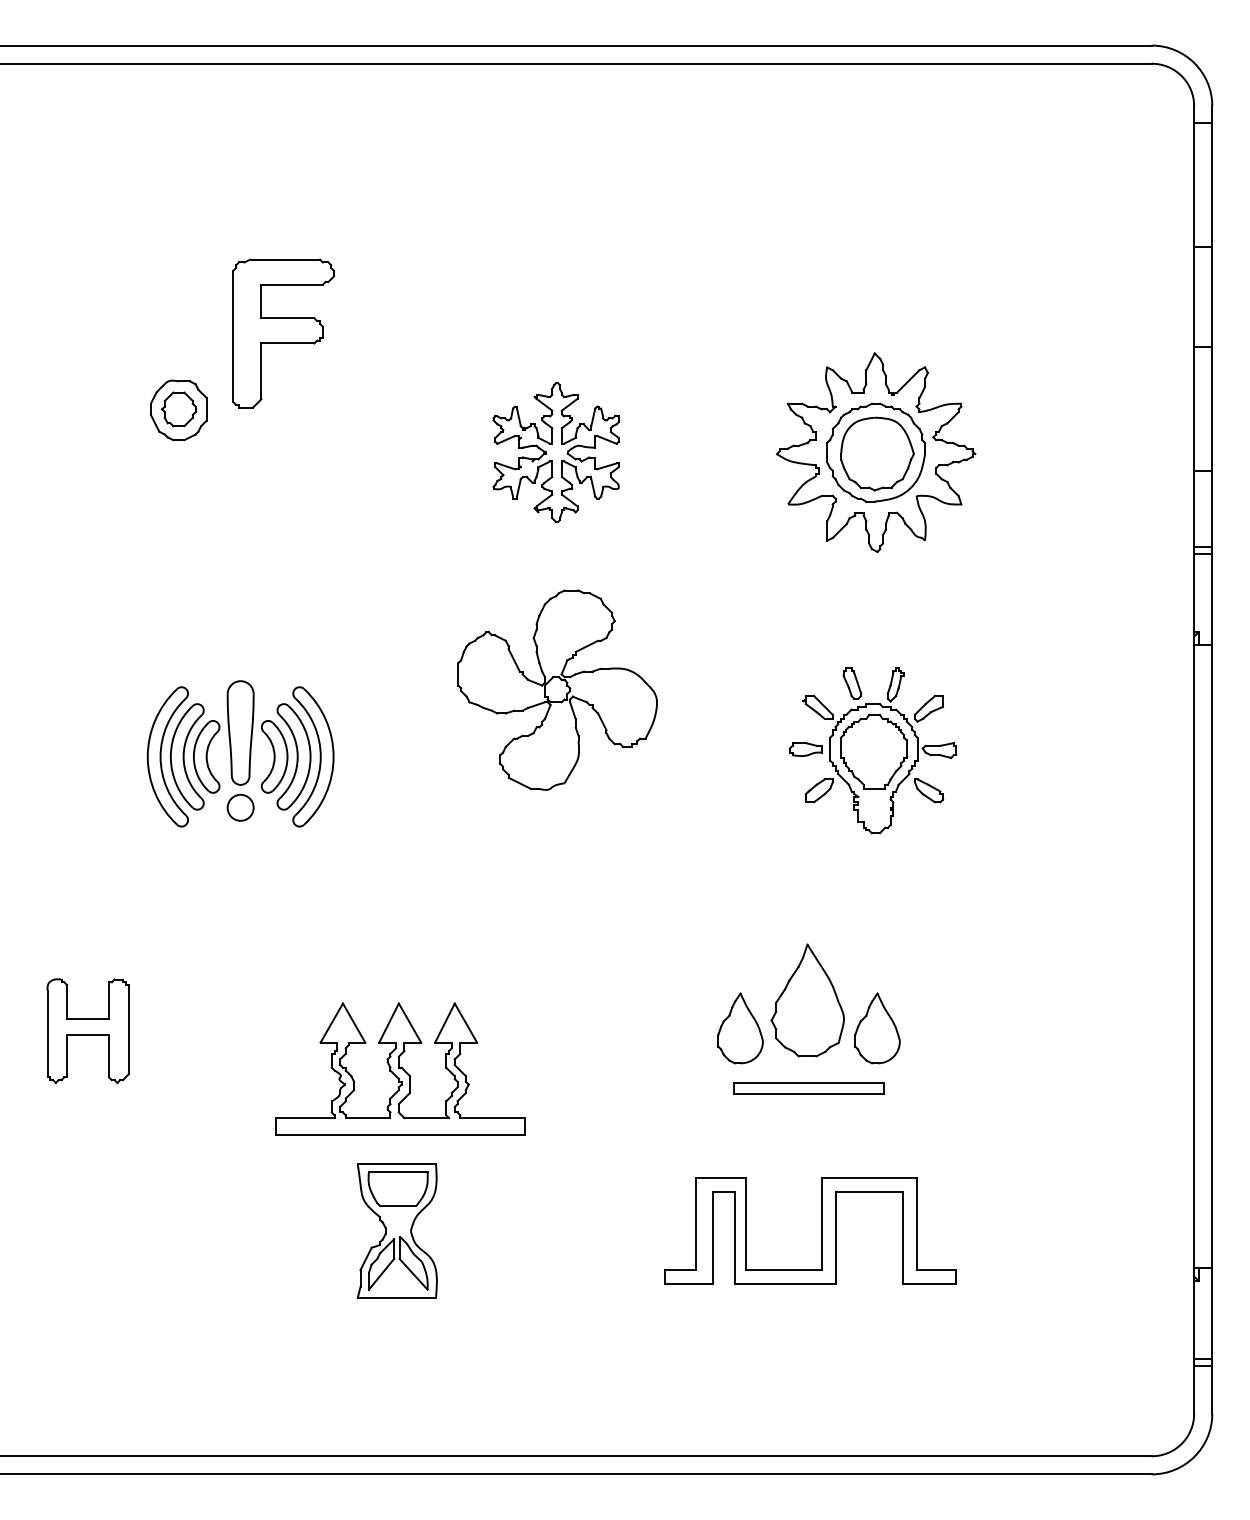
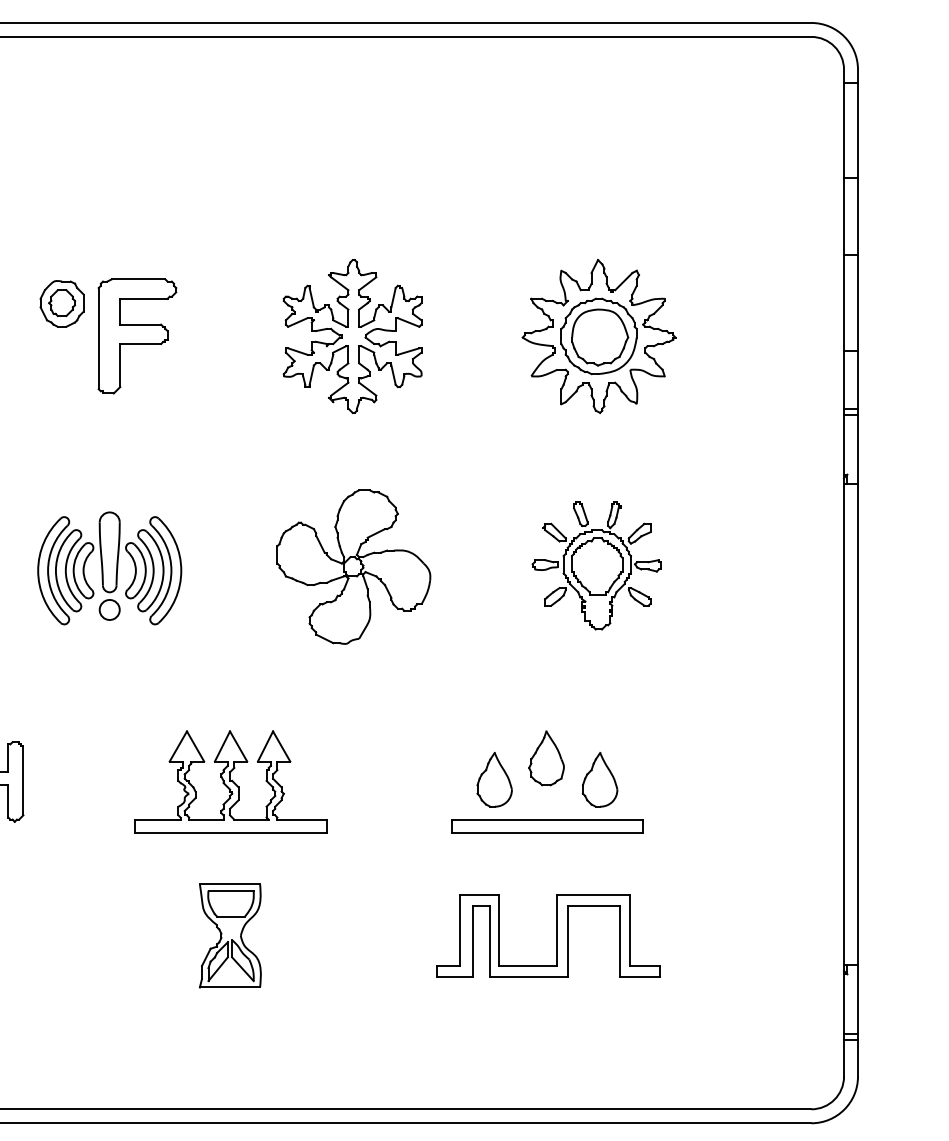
part: (283, 333) -> (137, 336), moved
part: (555, 452) -> (352, 336), size x1.43
part: (557, 689) -> (353, 566), moved
part: (807, 1000) -> (546, 758), size x0.62
part: (400, 1068) -> (231, 781), moved
part: (808, 1088) -> (547, 826), size x1.67

